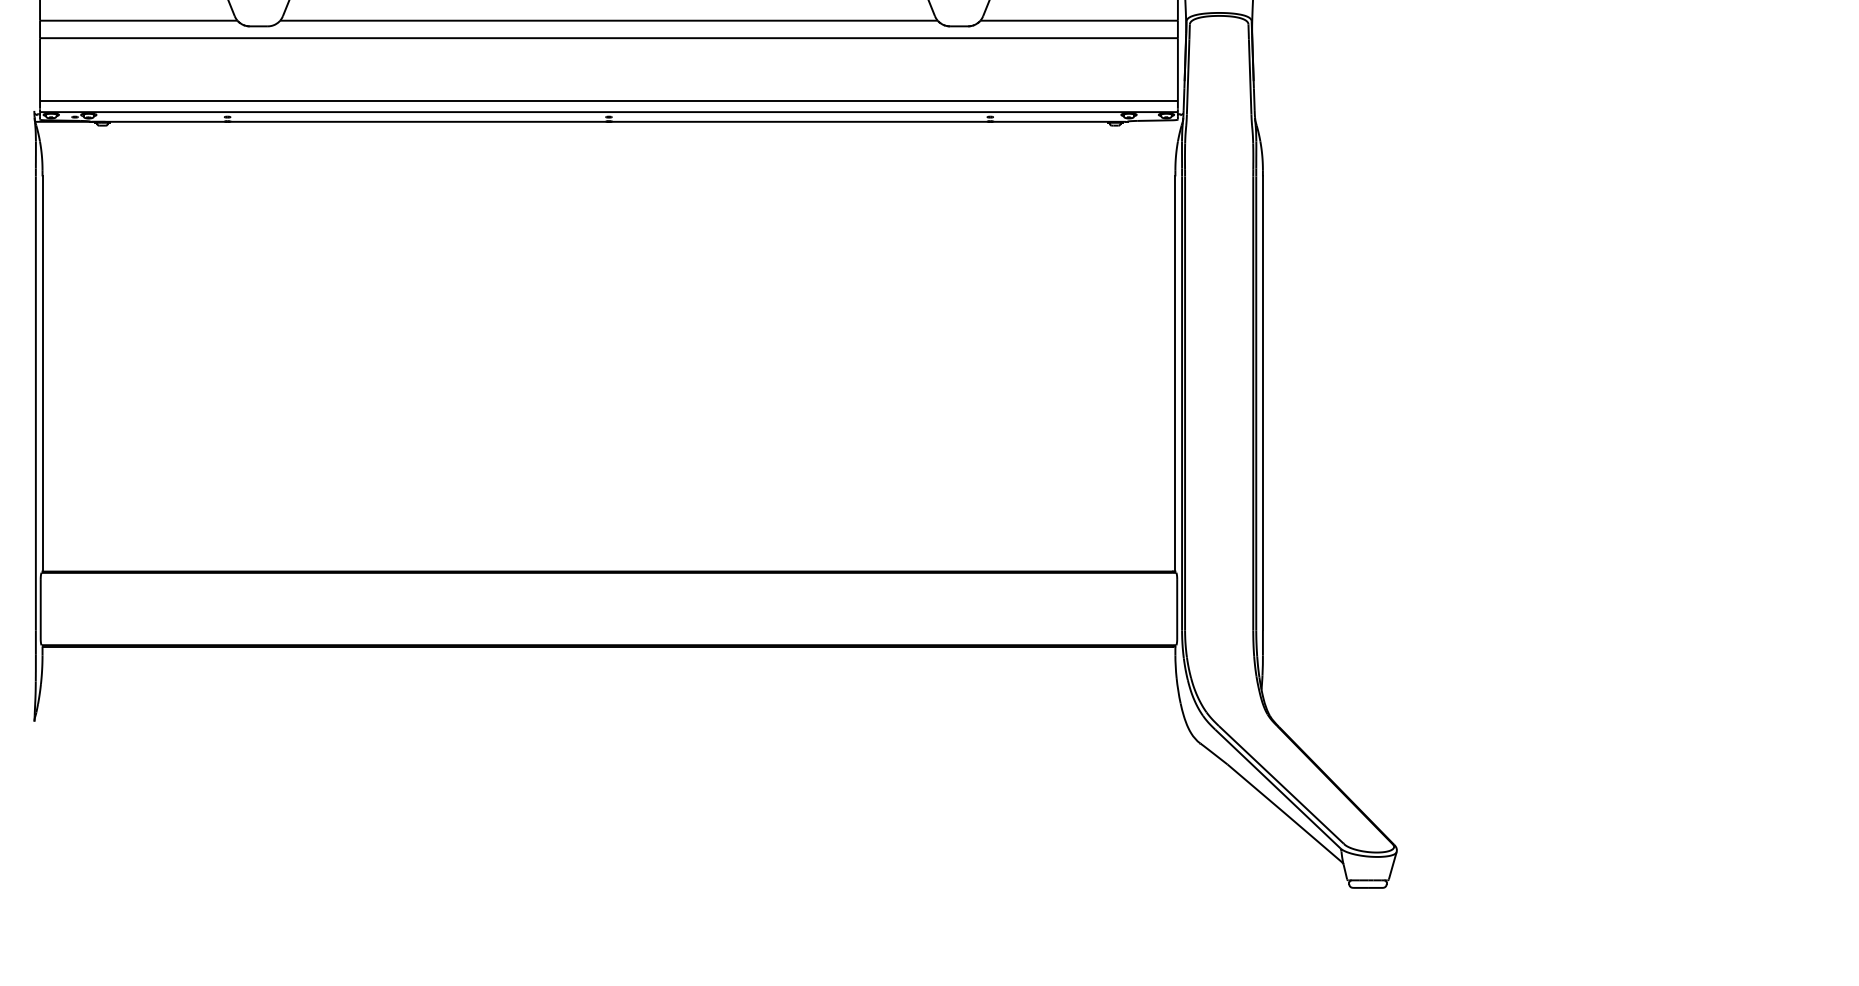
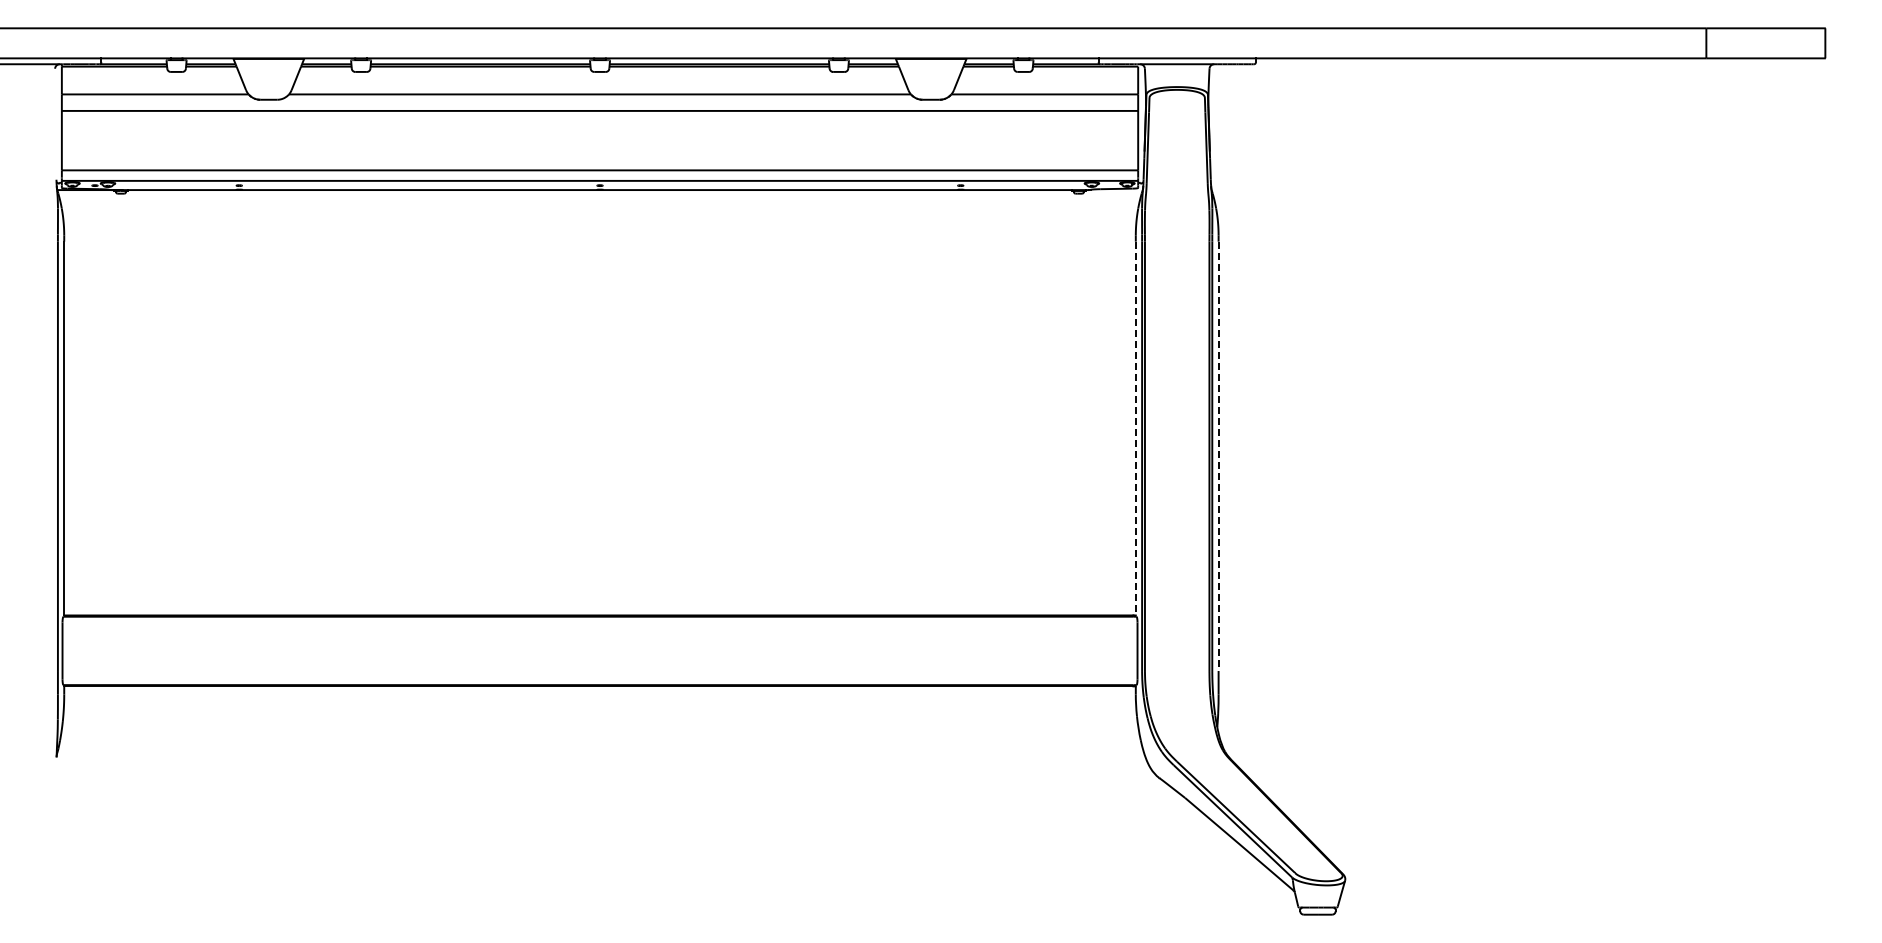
line: (1175, 373) -> (1135, 428), solid -> dashed
line: (1262, 403) -> (1218, 456), solid -> dashed

